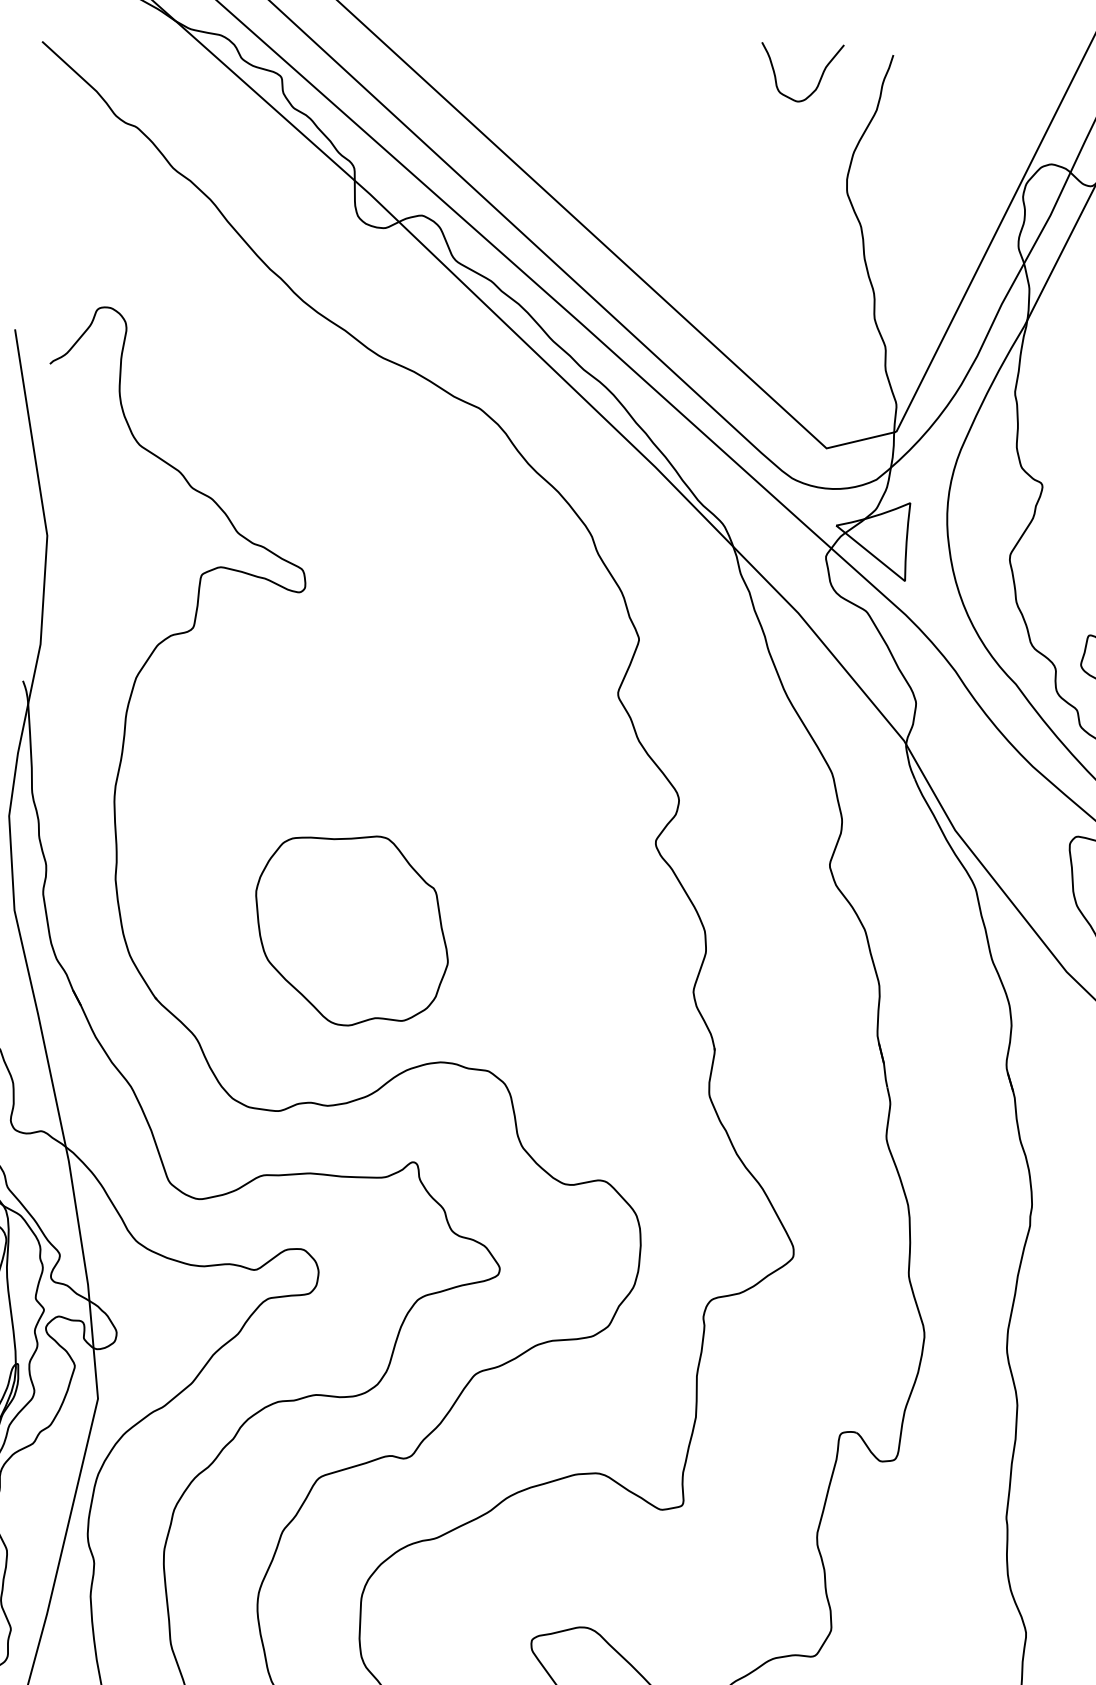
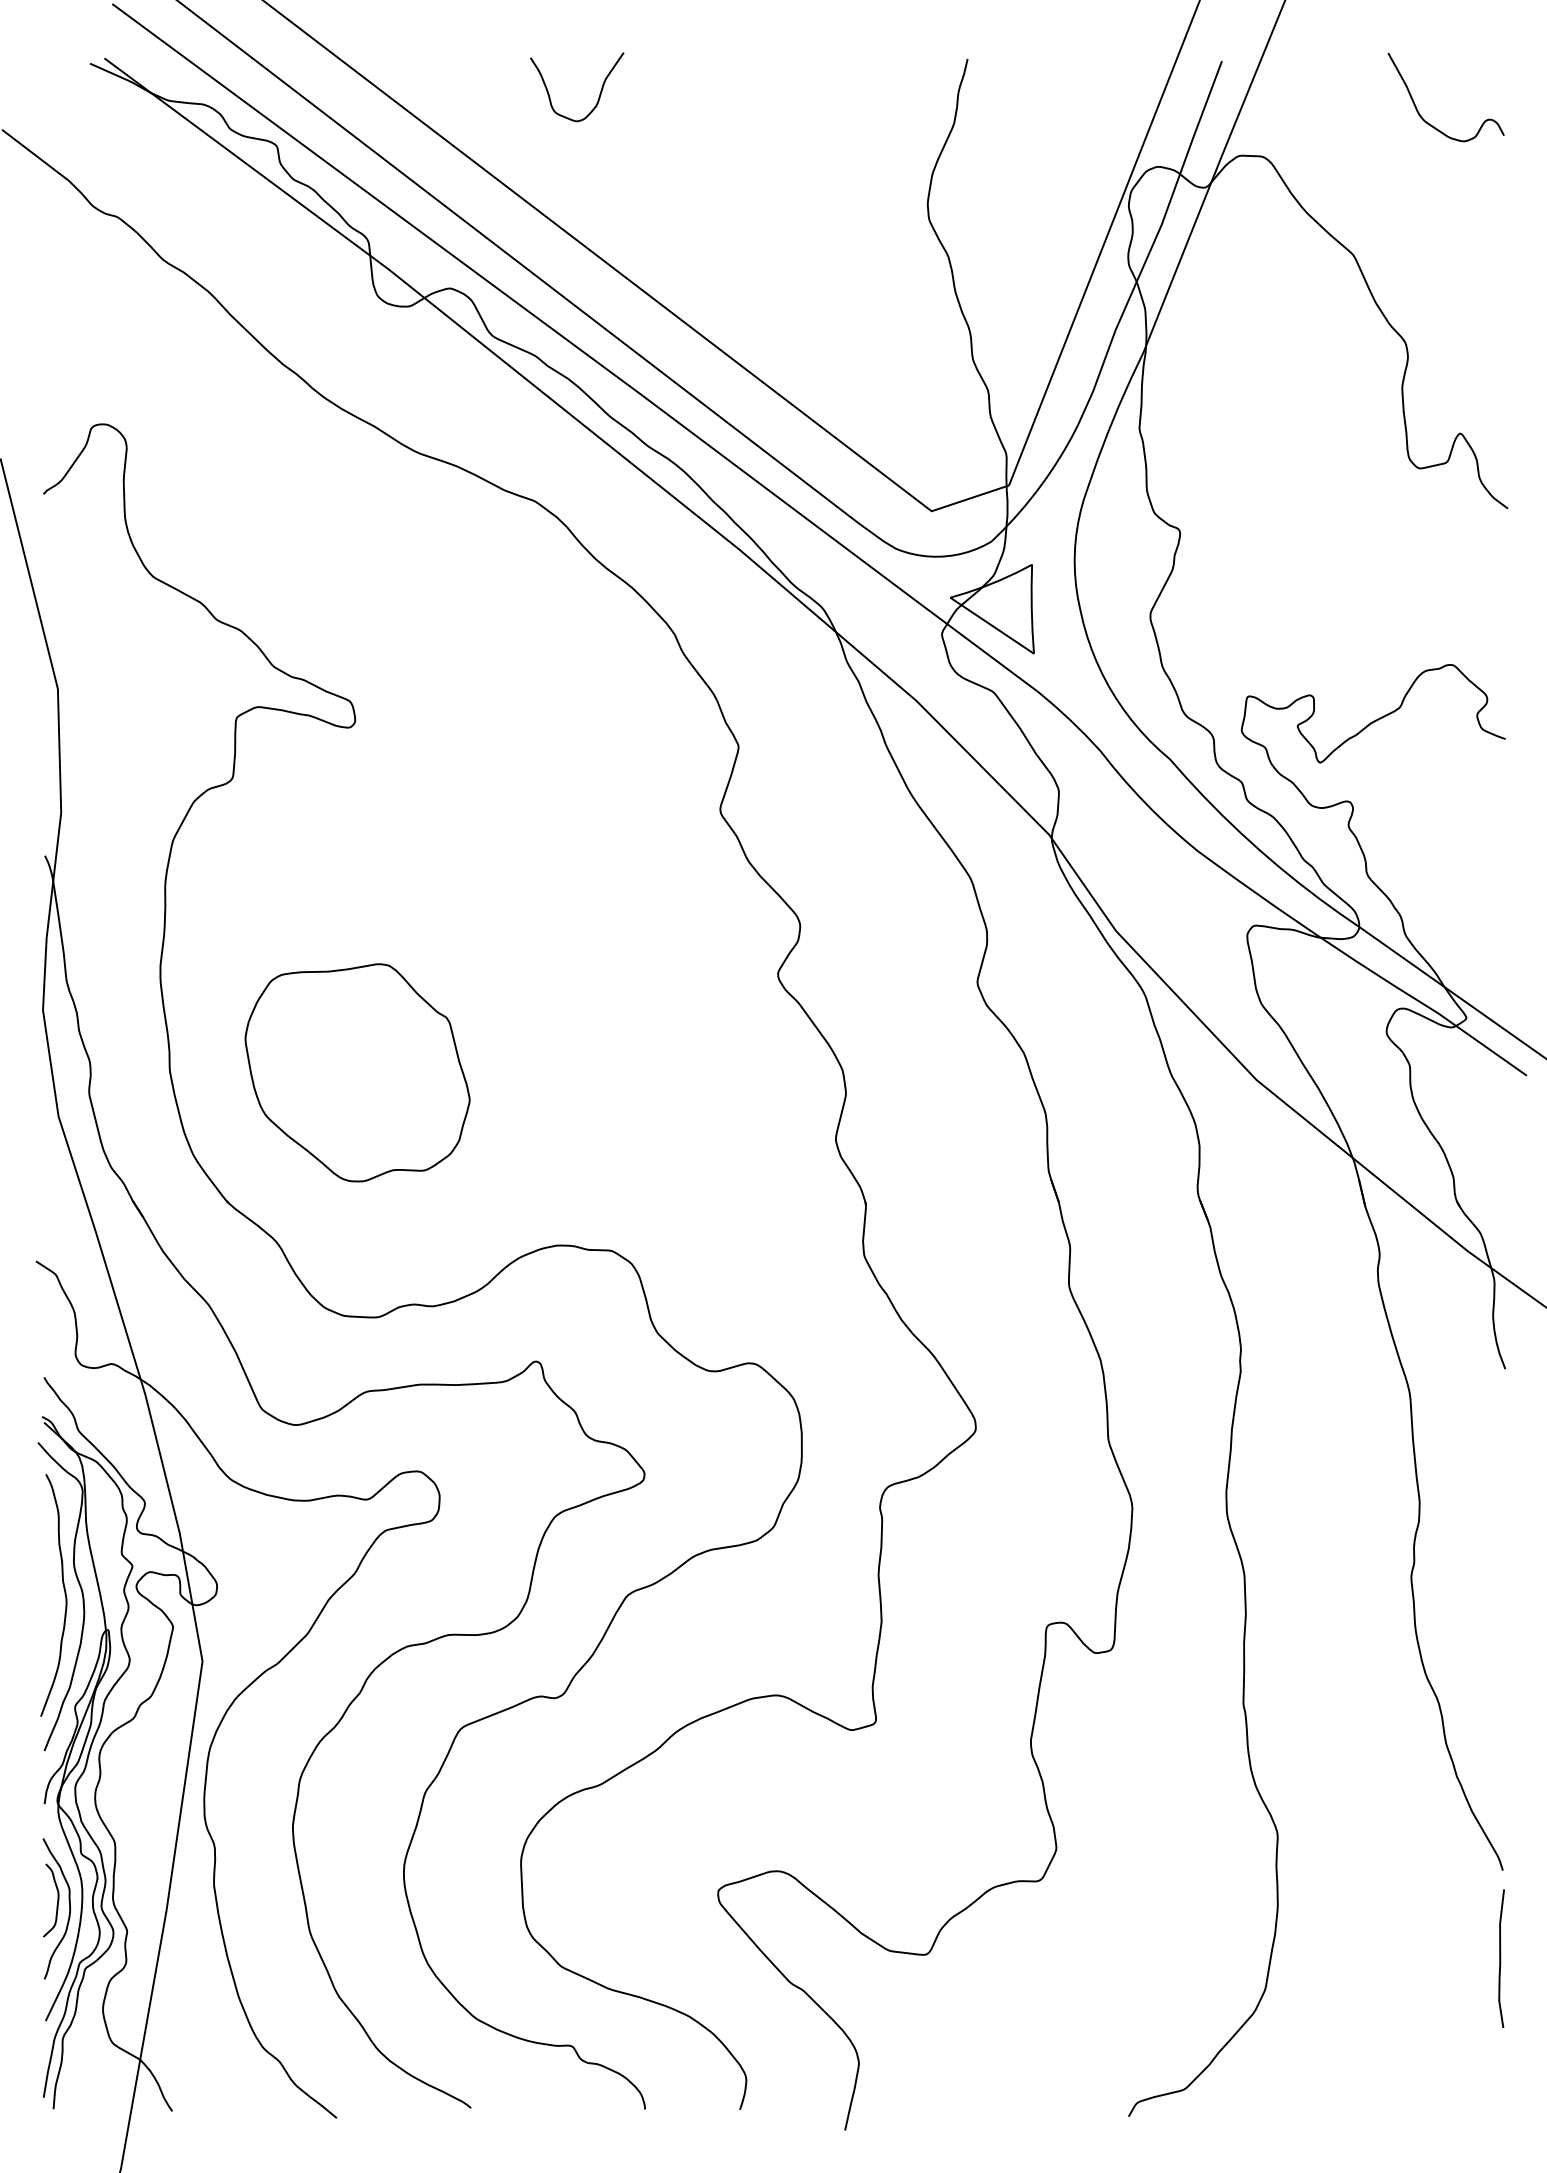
curve: (819, 78) -> (599, 93), moved
part: (351, 929) -> (357, 1072), moved

